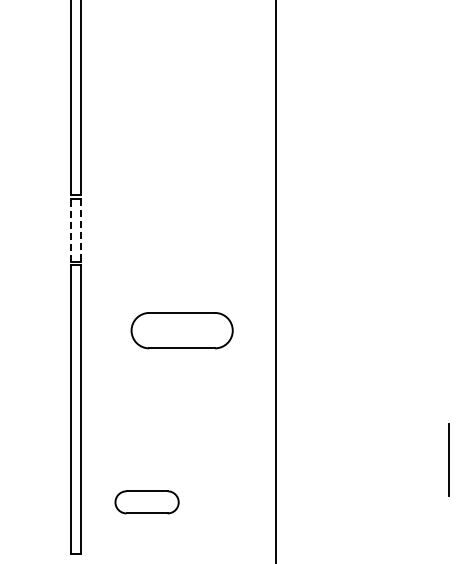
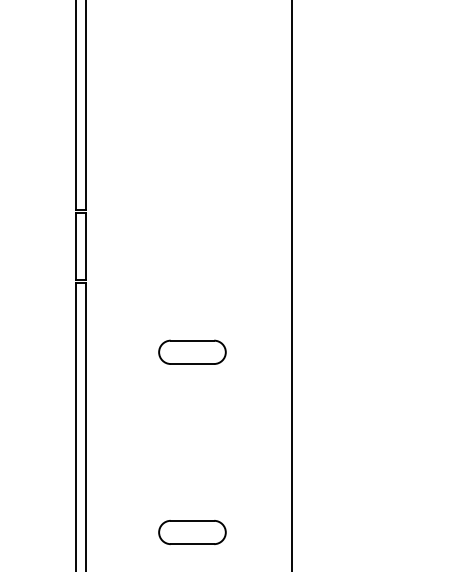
line: (71, 230) -> (75, 246), dashed -> solid
line: (80, 230) -> (85, 246), dashed -> solid
part: (181, 330) -> (191, 352), size x0.62
part: (146, 502) -> (191, 532), moved

